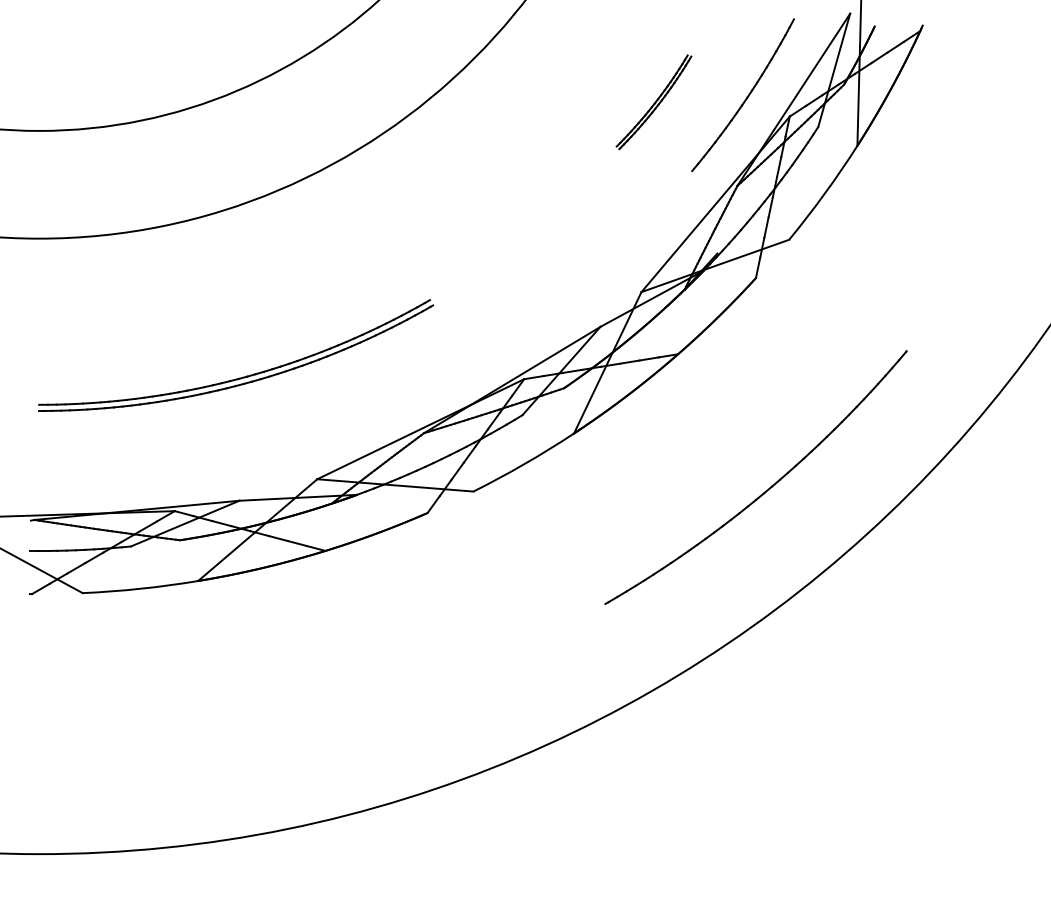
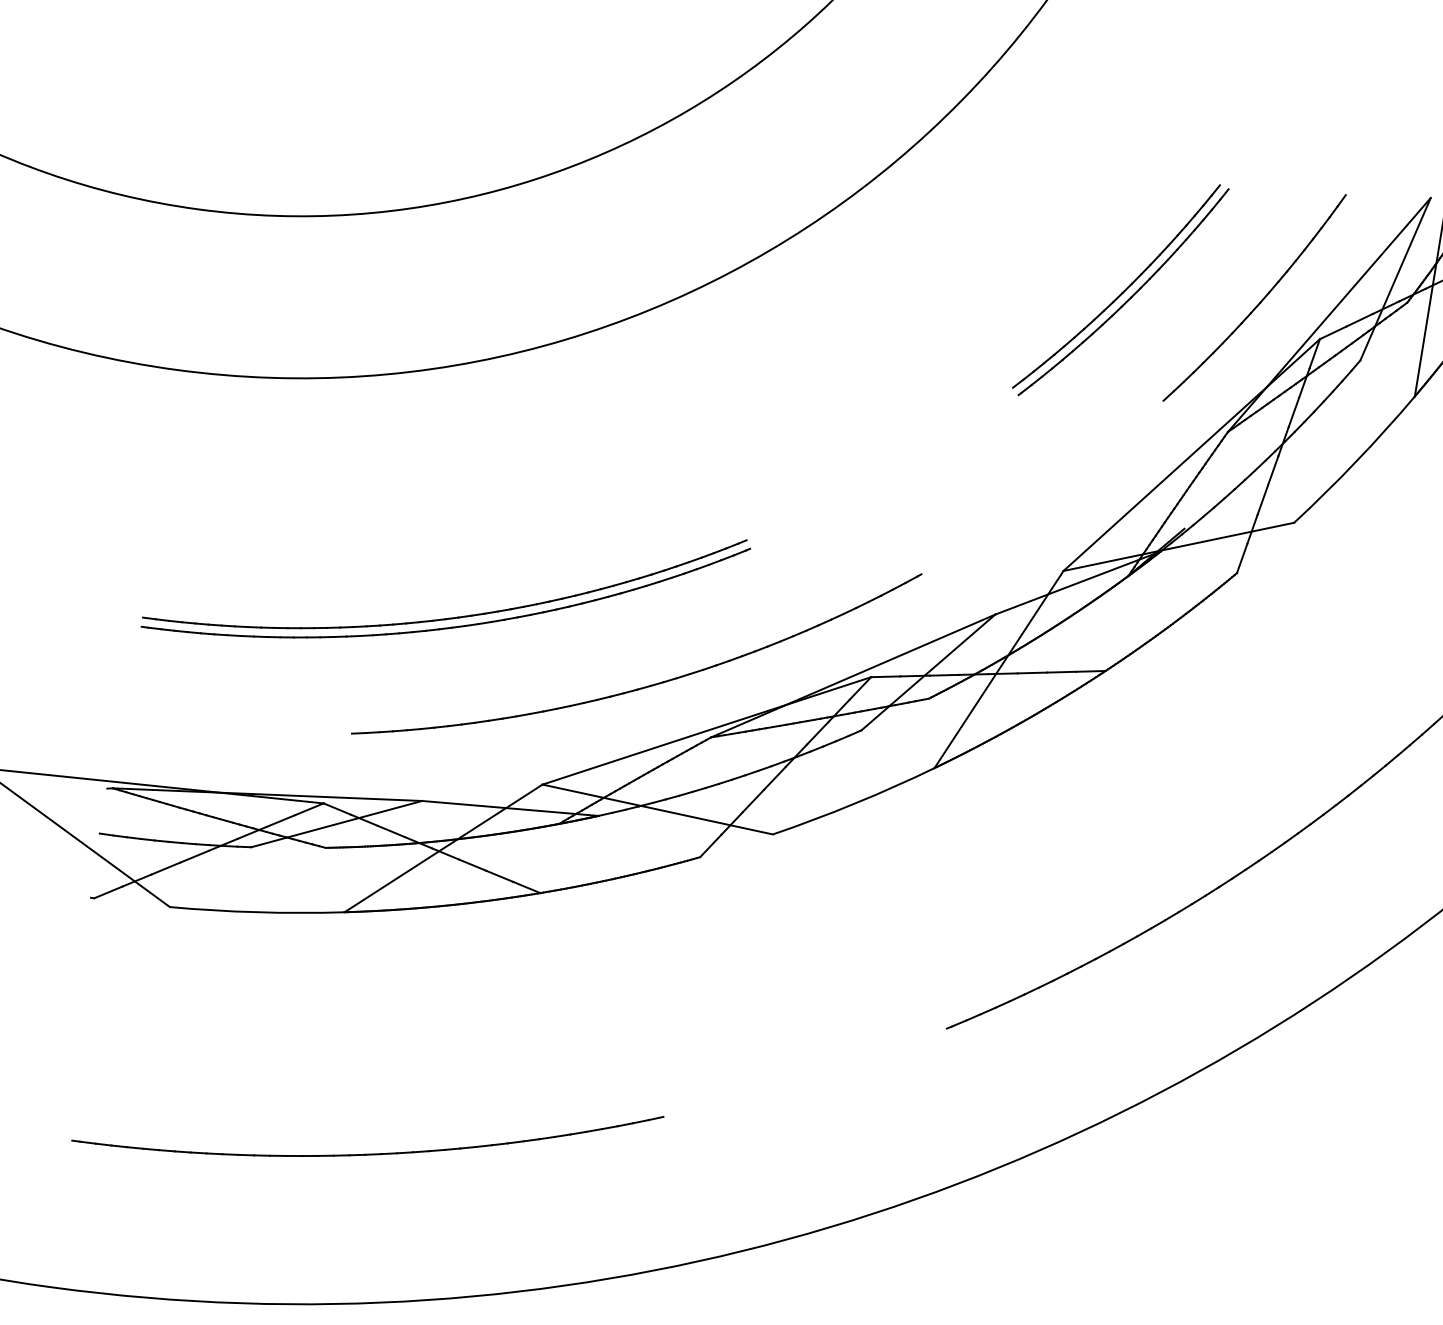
part: (653, 102) -> (1119, 290), size x1.67
part: (374, 405) -> (642, 686), added
part: (234, 737) -> (367, 1152), added

